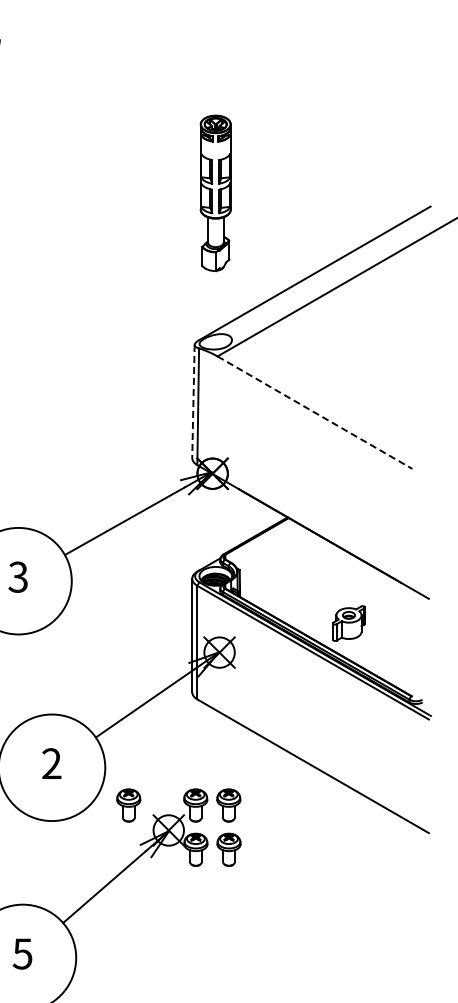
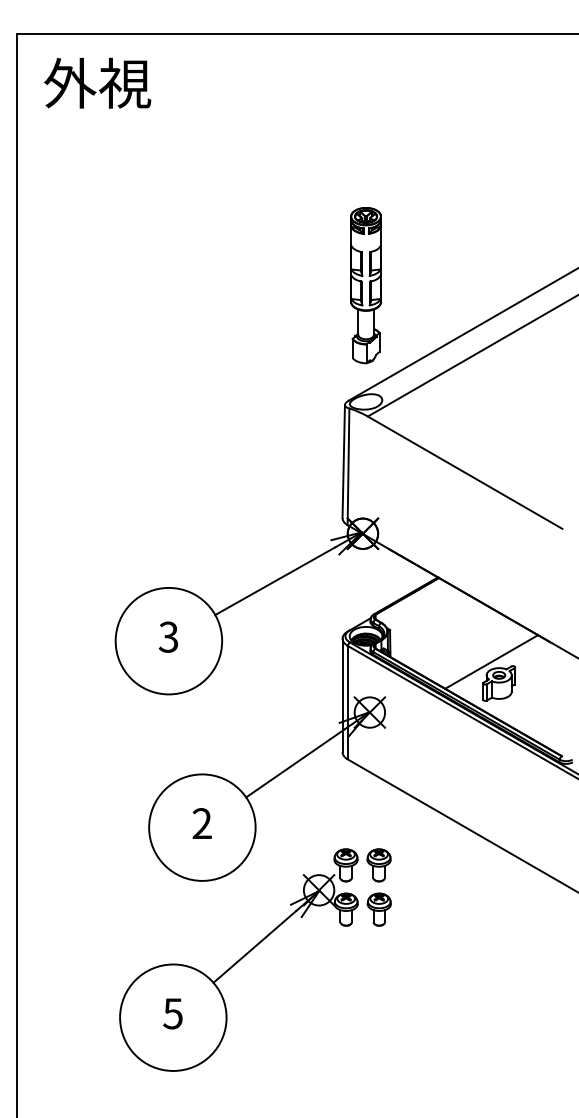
part: (215, 193) -> (365, 285), moved
line: (193, 402) -> (343, 462), dashed -> solid
line: (315, 412) -> (465, 472), dashed -> solid
line: (341, 601) -> (491, 661), added
part: (128, 805) -> (278, 865), removed

